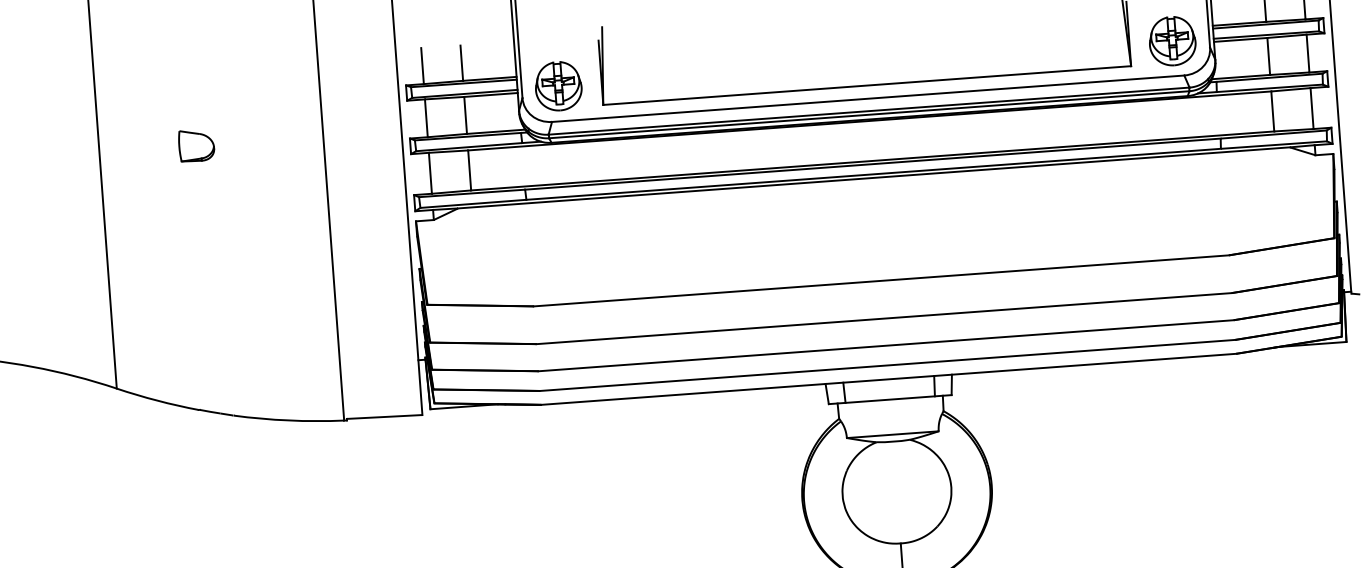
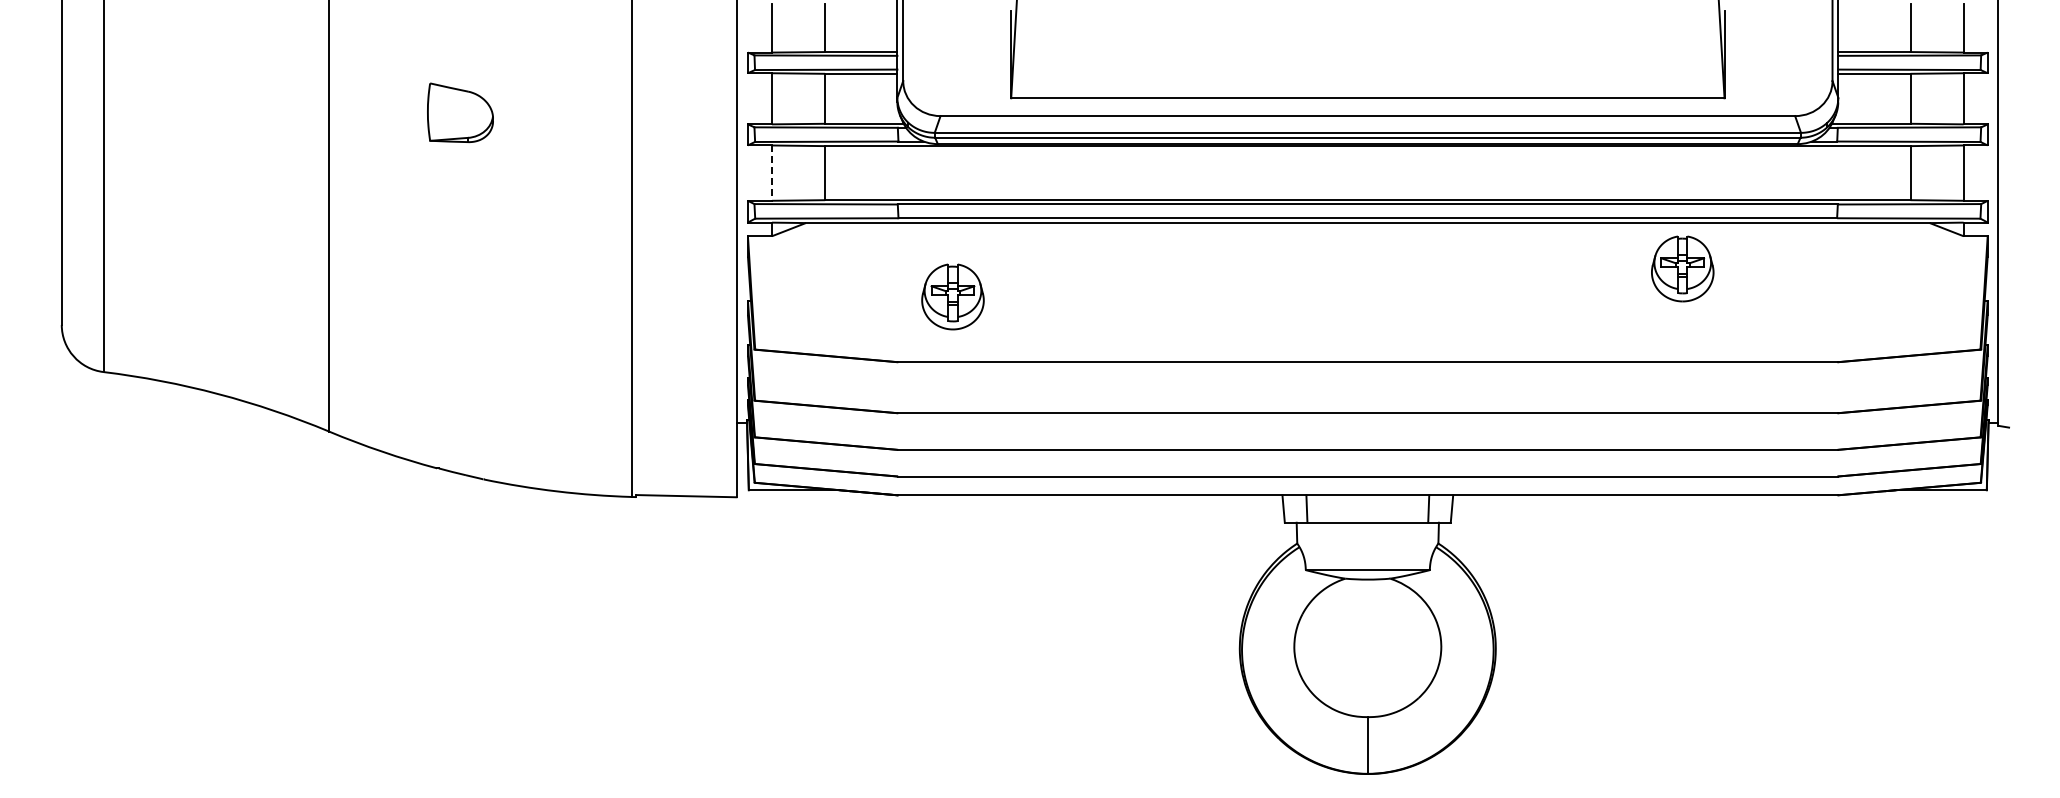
part: (1172, 40) -> (1682, 268), moved
part: (558, 86) -> (952, 296), moved
part: (196, 145) -> (460, 112), size x1.4
line: (430, 173) -> (772, 173), solid -> dashed

